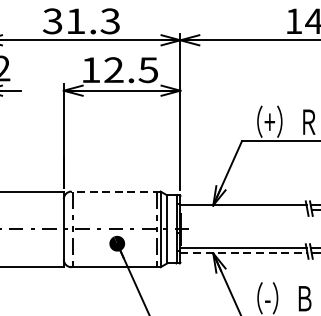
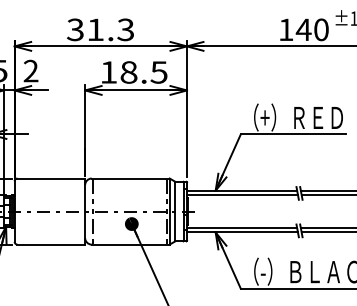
text: (113, 70) -> (128, 72), 12.5 -> 18.5
line: (115, 191) -> (130, 178), dashed -> solid
line: (242, 211) -> (241, 195), added
line: (243, 253) -> (242, 232), dashed -> solid

